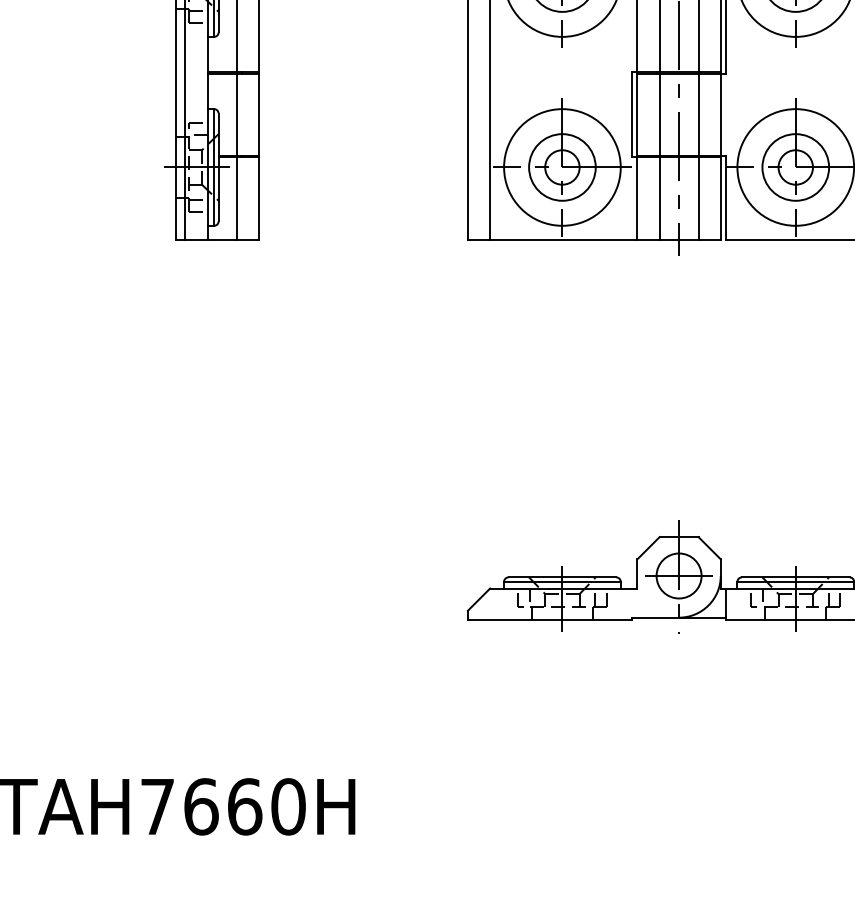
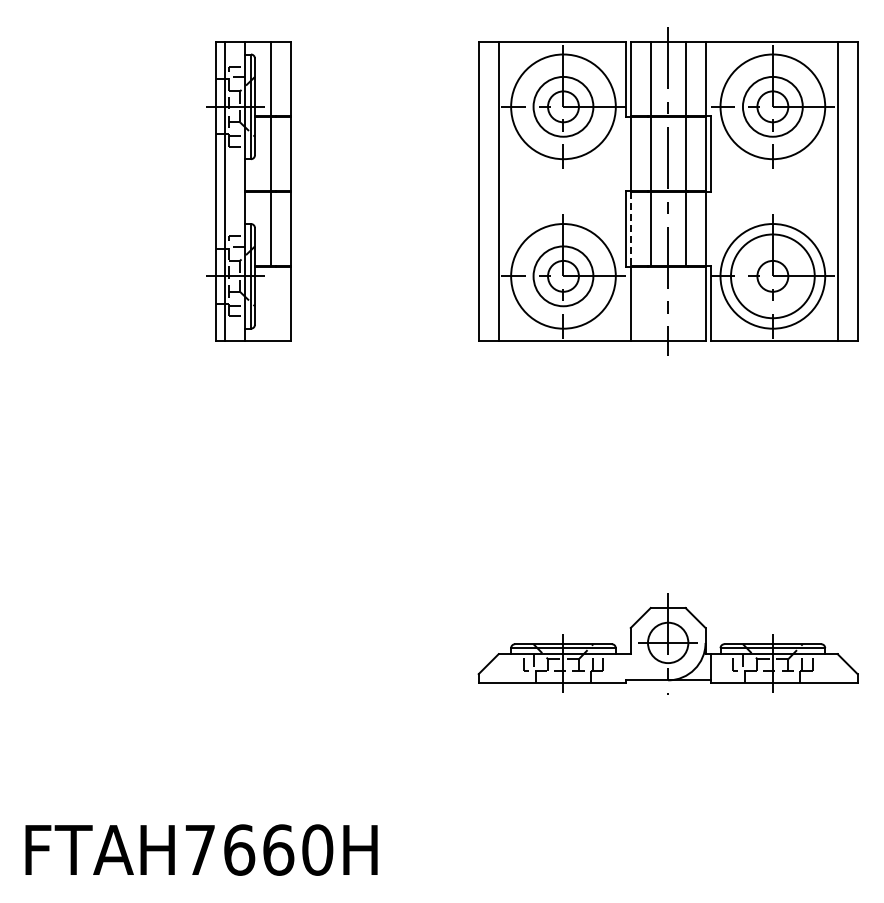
line: (637, 115) -> (630, 229), solid -> dashed
circle: (795, 167) -> (772, 276), size x1.4
line: (237, 198) -> (271, 304), removed
line: (659, 198) -> (650, 304), removed
line: (698, 198) -> (685, 304), removed

